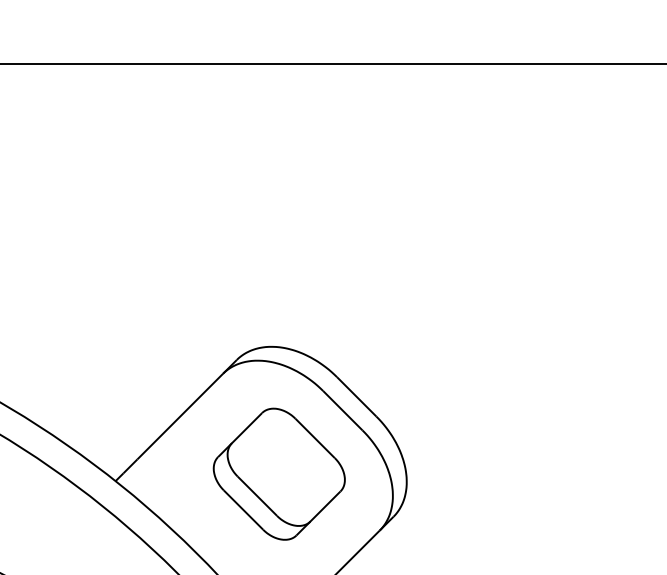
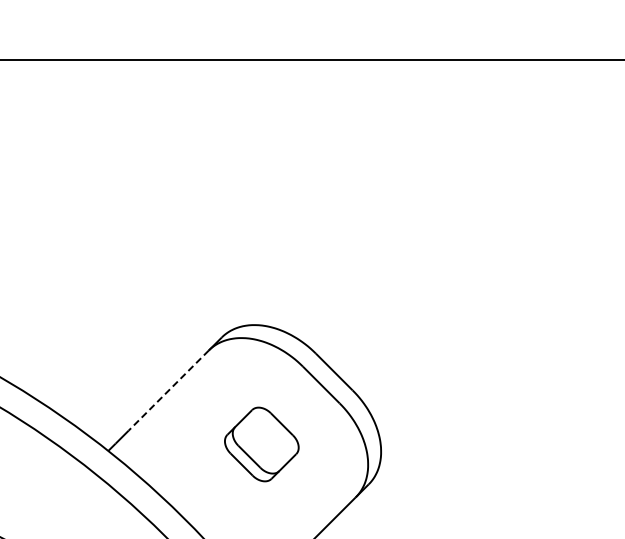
line: (179, 416) -> (168, 390), solid -> dashed
part: (279, 474) -> (261, 444), size x0.6

